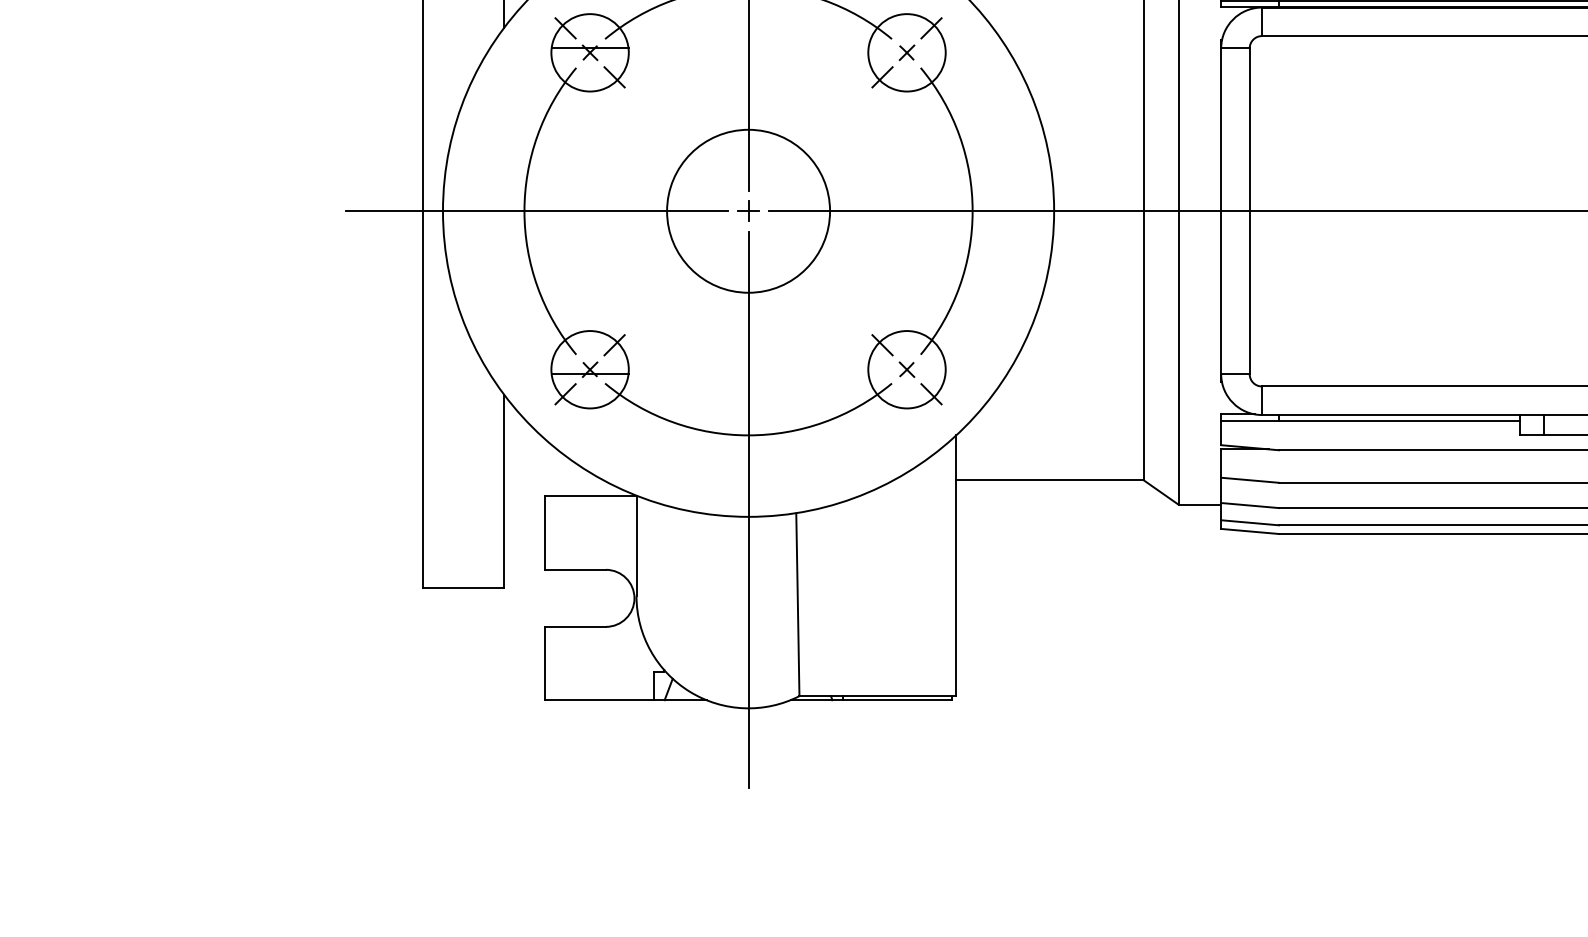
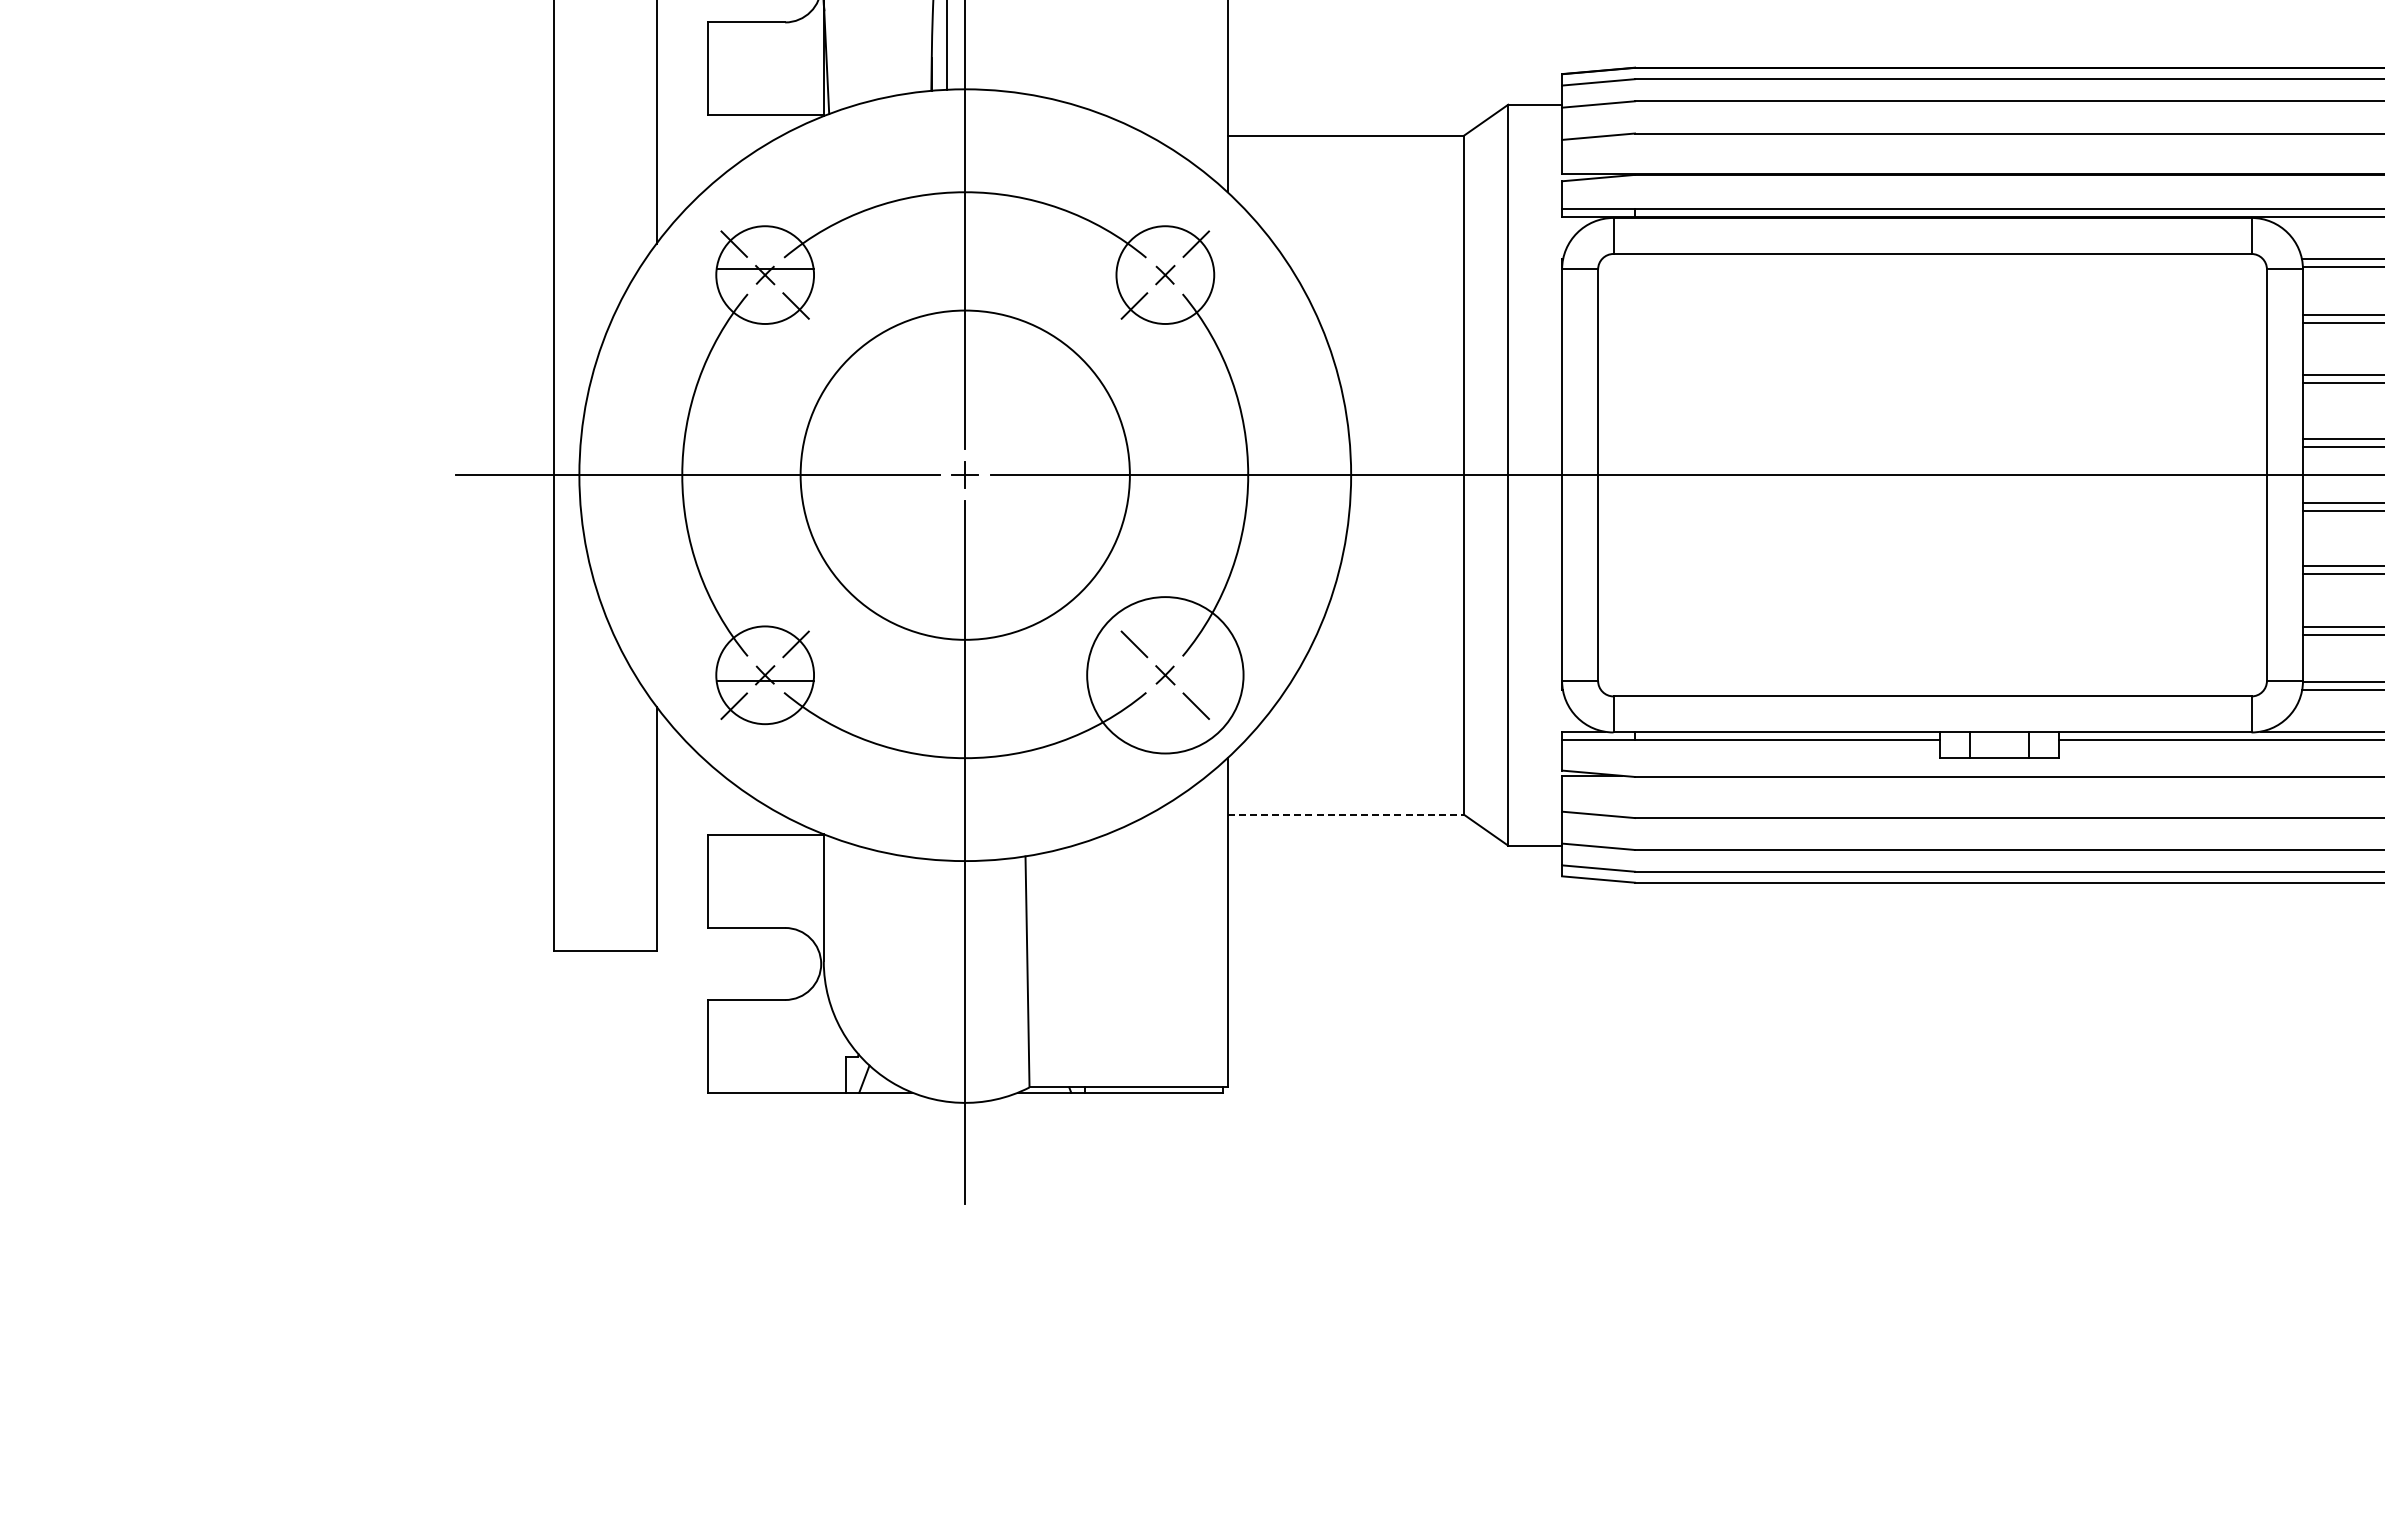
circle: (748, 211) -> (965, 475), size x1.6
circle: (907, 369) -> (1165, 675), size x1.6
line: (1050, 479) -> (1346, 814), solid -> dashed

